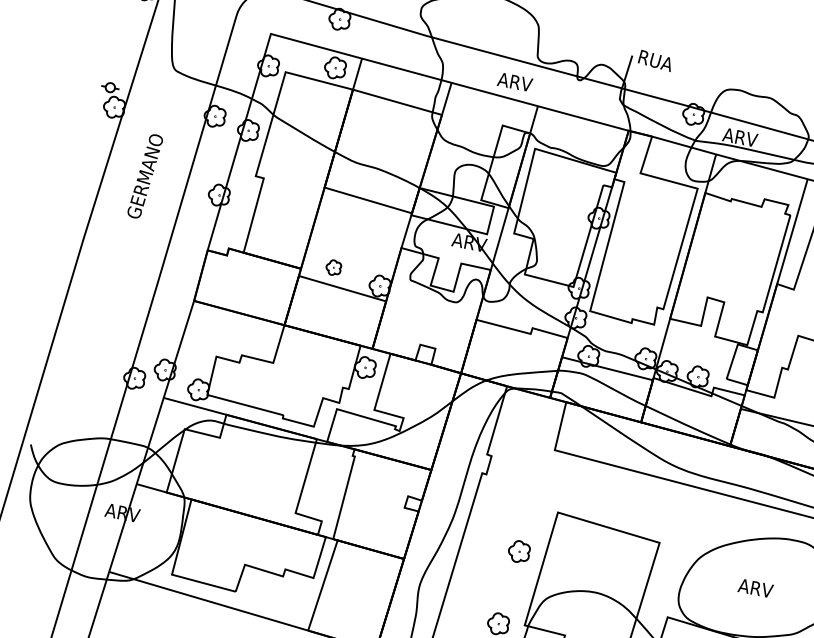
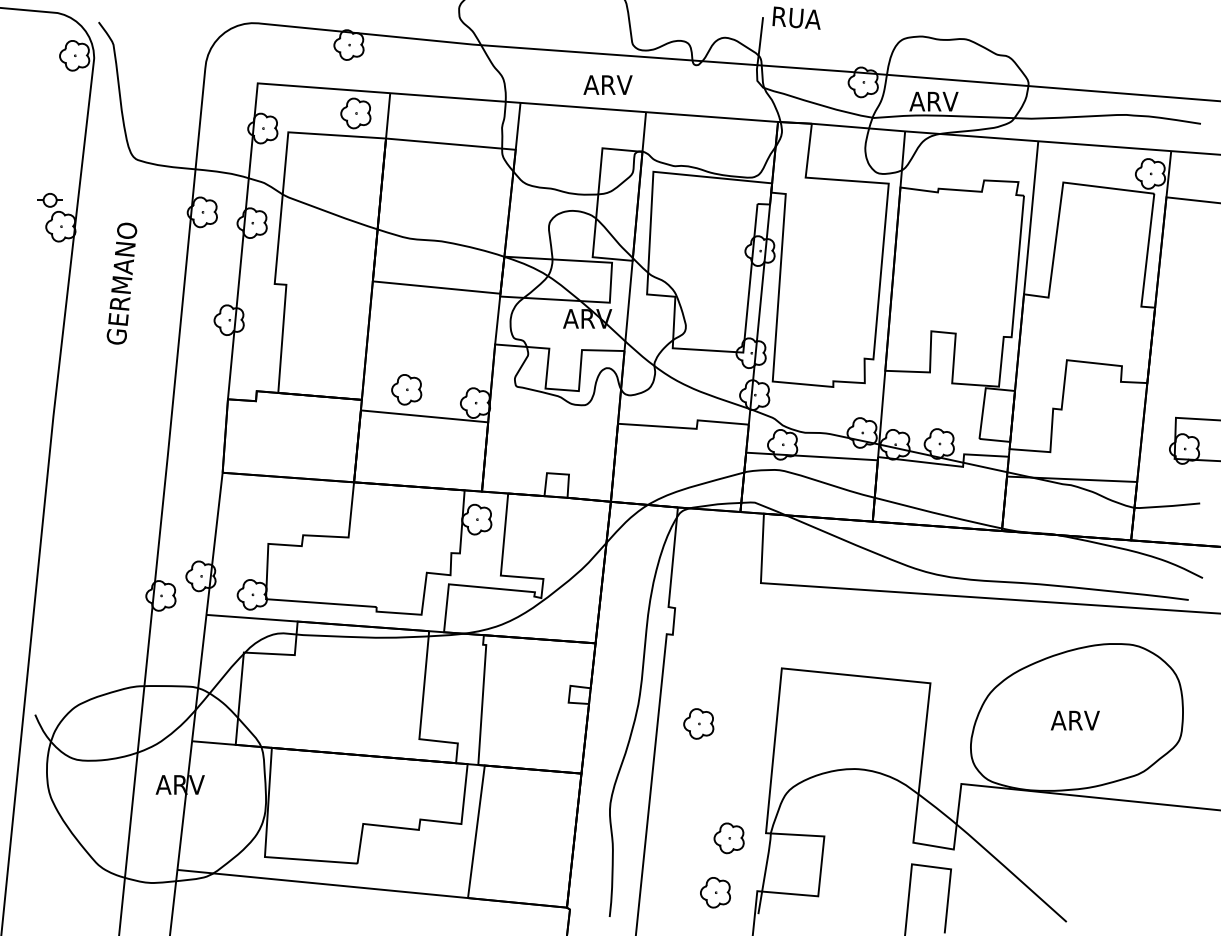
text: (144, 176) -> (121, 283), moved
part: (333, 267) -> (406, 389), size x1.43
part: (519, 551) -> (698, 723), moved

